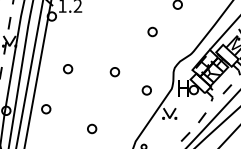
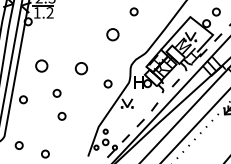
part: (152, 31) -> (112, 34), size x1.6
part: (67, 68) -> (41, 65), size x1.6
part: (114, 72) -> (80, 68), size x1.6
part: (85, 101) -> (56, 93), added

